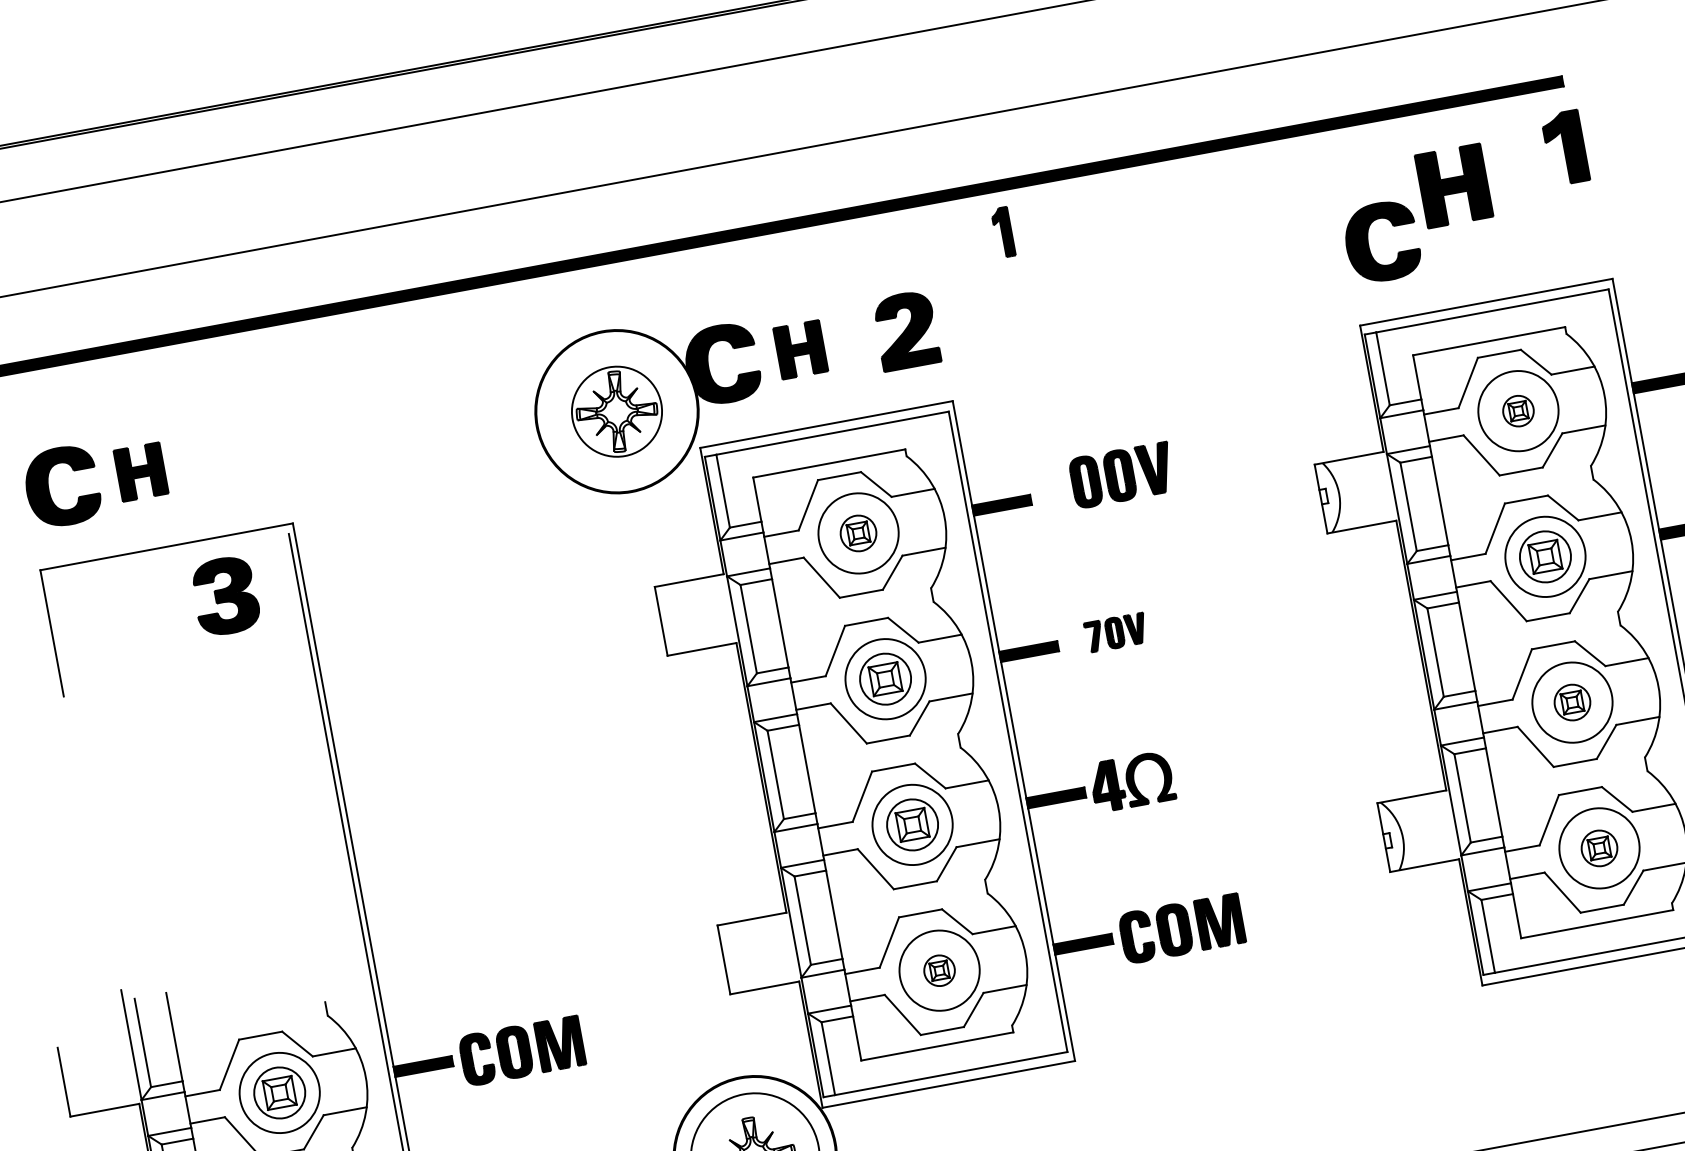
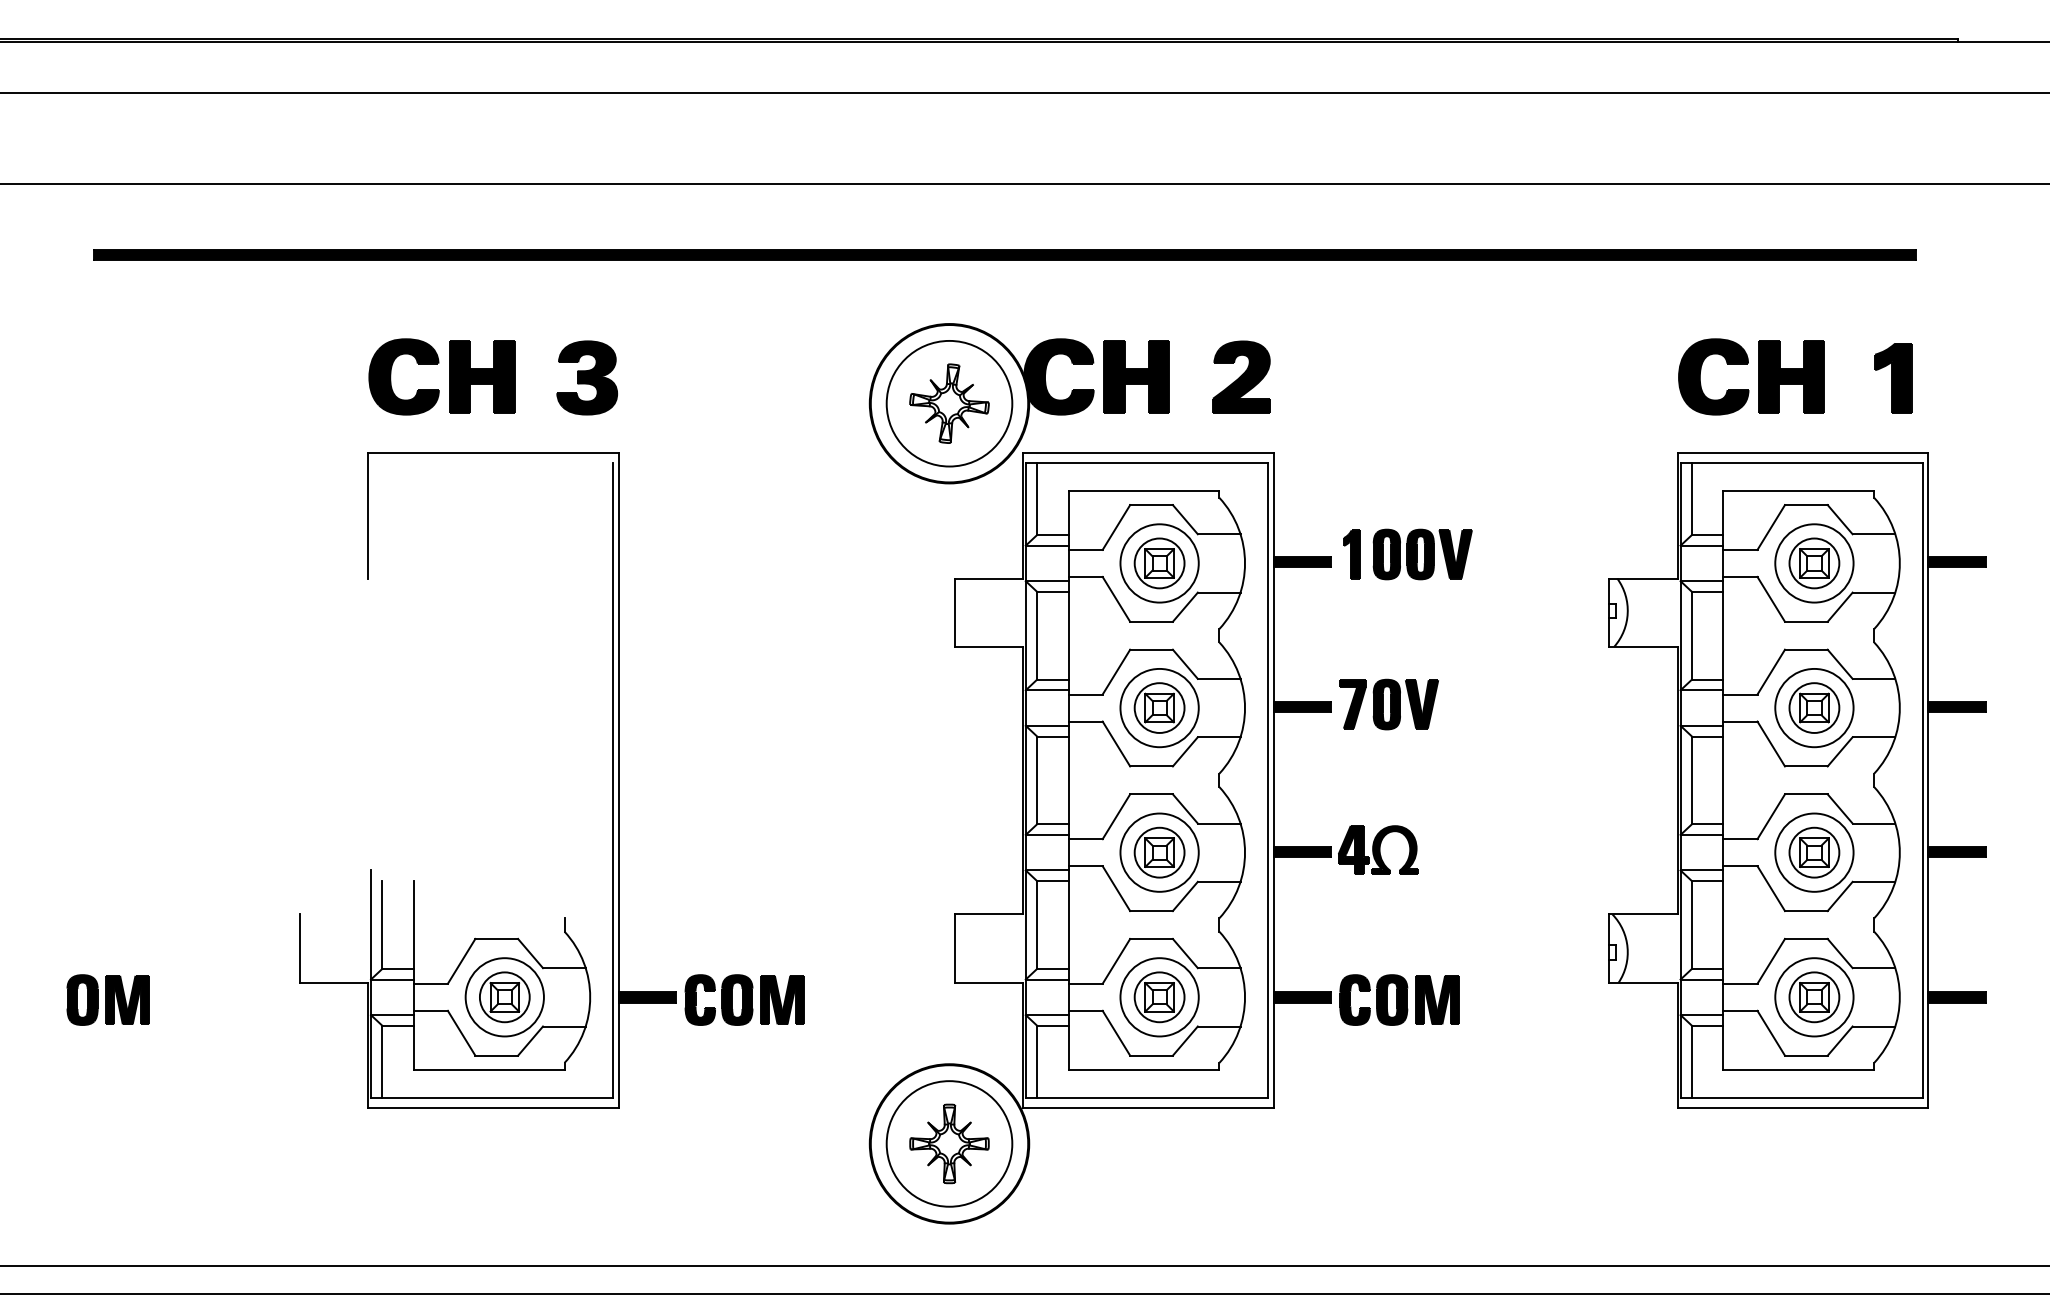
part: (1565, 148) -> (1893, 378), moved
part: (1453, 185) -> (1791, 376), moved
part: (1002, 232) -> (1351, 554), moved
part: (800, 349) -> (1136, 376), size x1.43
circle: (616, 411) -> (949, 403), size x1.43
part: (1518, 411) -> (1814, 563), size x1.67
part: (141, 471) -> (482, 376), size x1.43
part: (858, 533) -> (1159, 563), size x1.43
part: (224, 595) -> (586, 377), moved
part: (1115, 632) -> (1388, 704), size x1.67
part: (1572, 702) -> (1814, 852), size x1.43
part: (1599, 848) -> (1814, 997), size x1.43
part: (939, 970) -> (1159, 997), size x1.67

